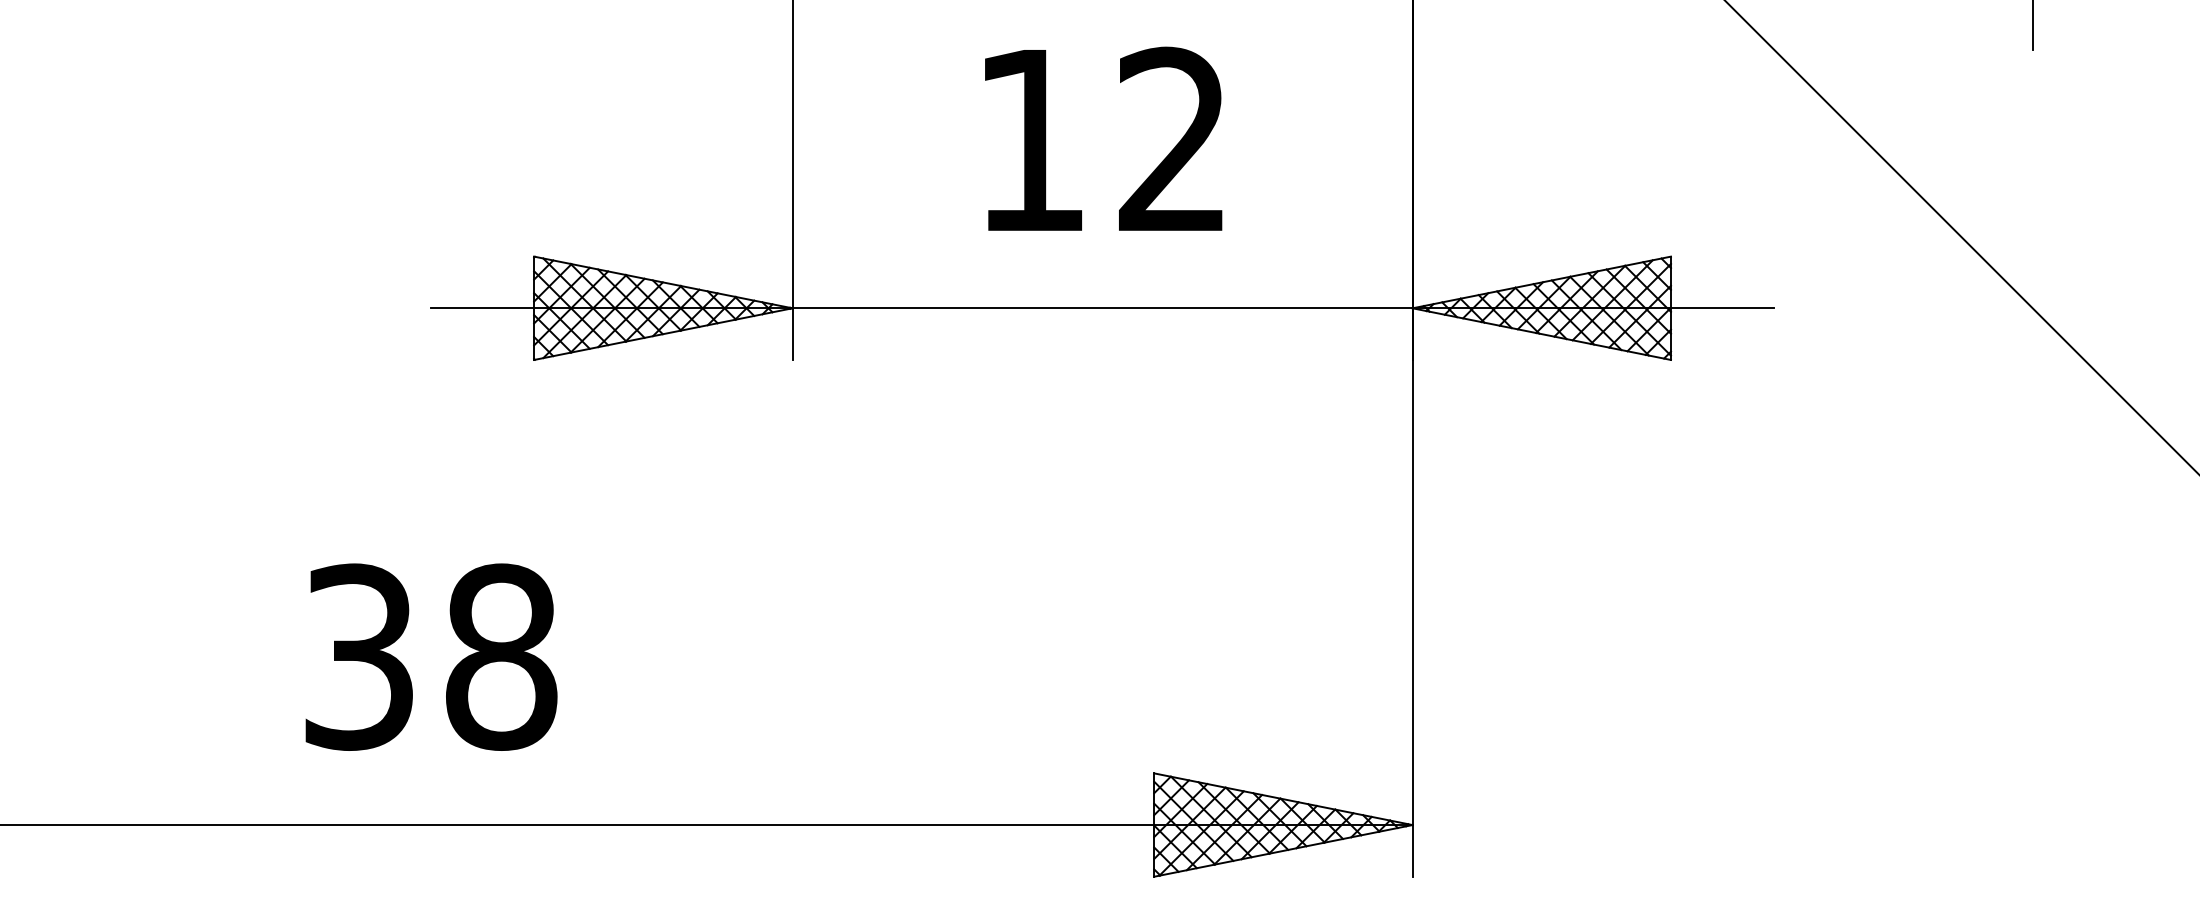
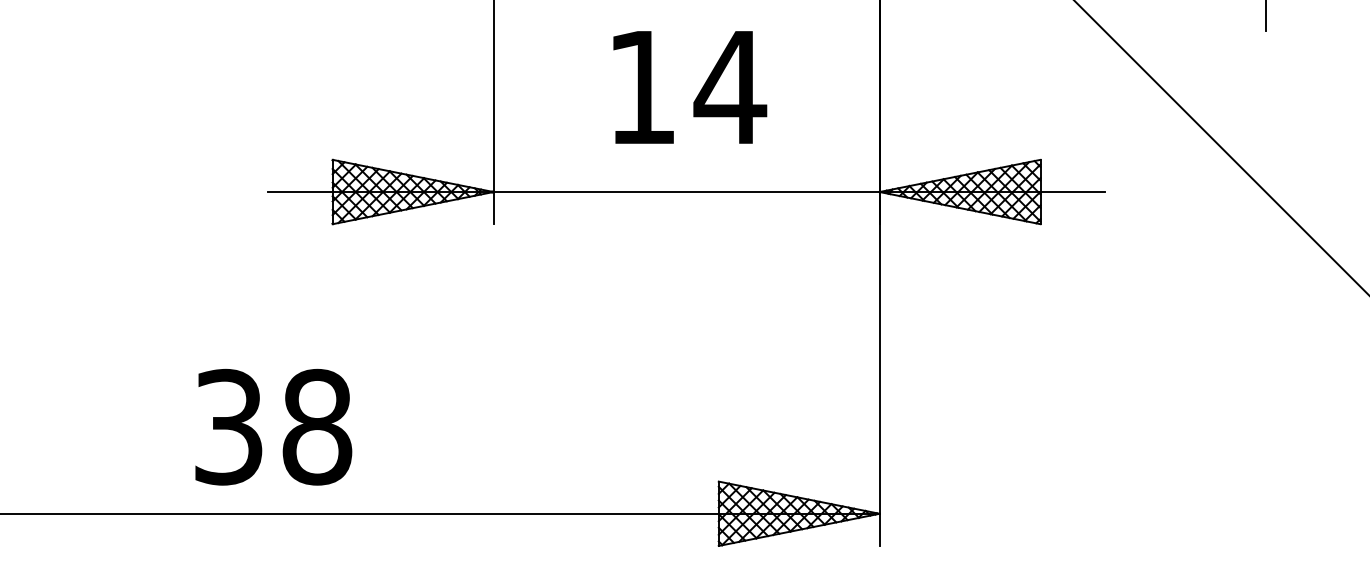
text: (1173, 138) -> (730, 86), 12 -> 14
text: (431, 655) -> (273, 426), moved

